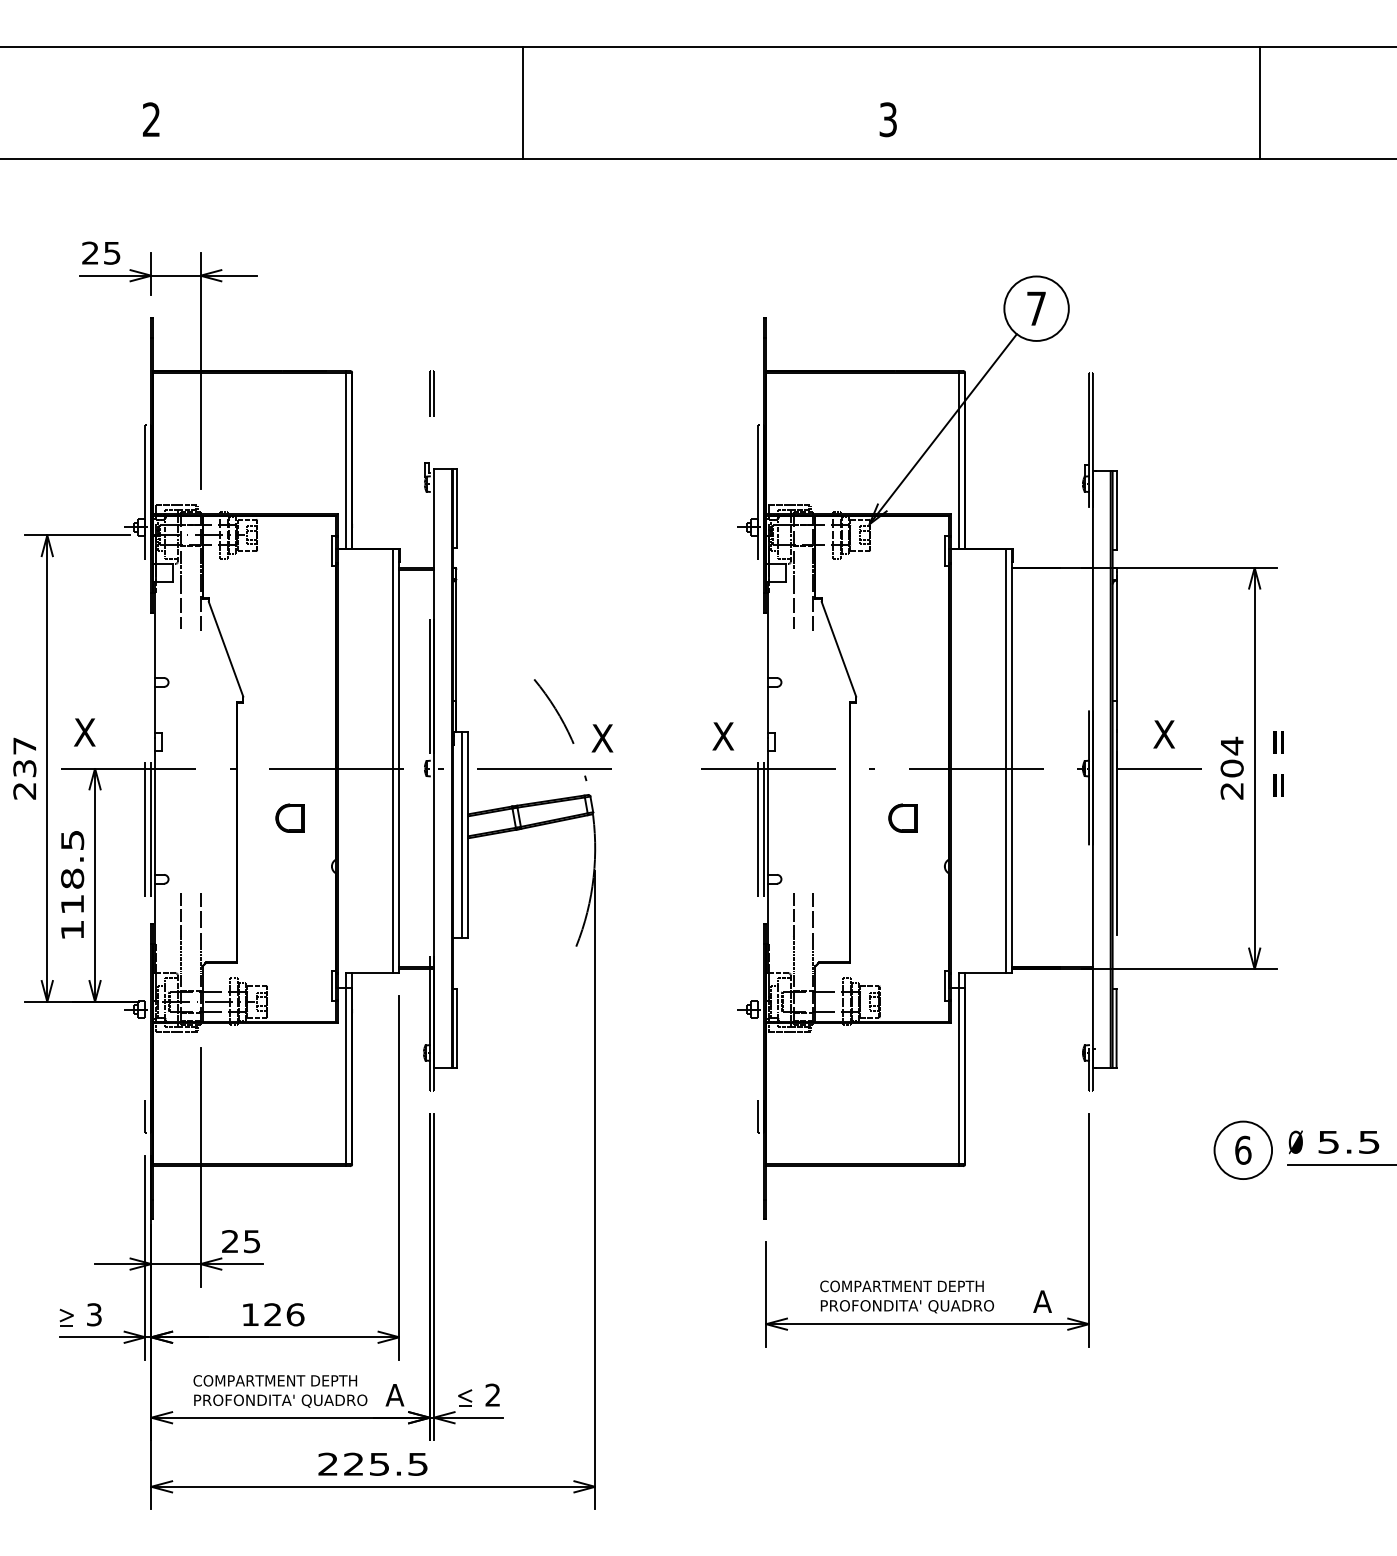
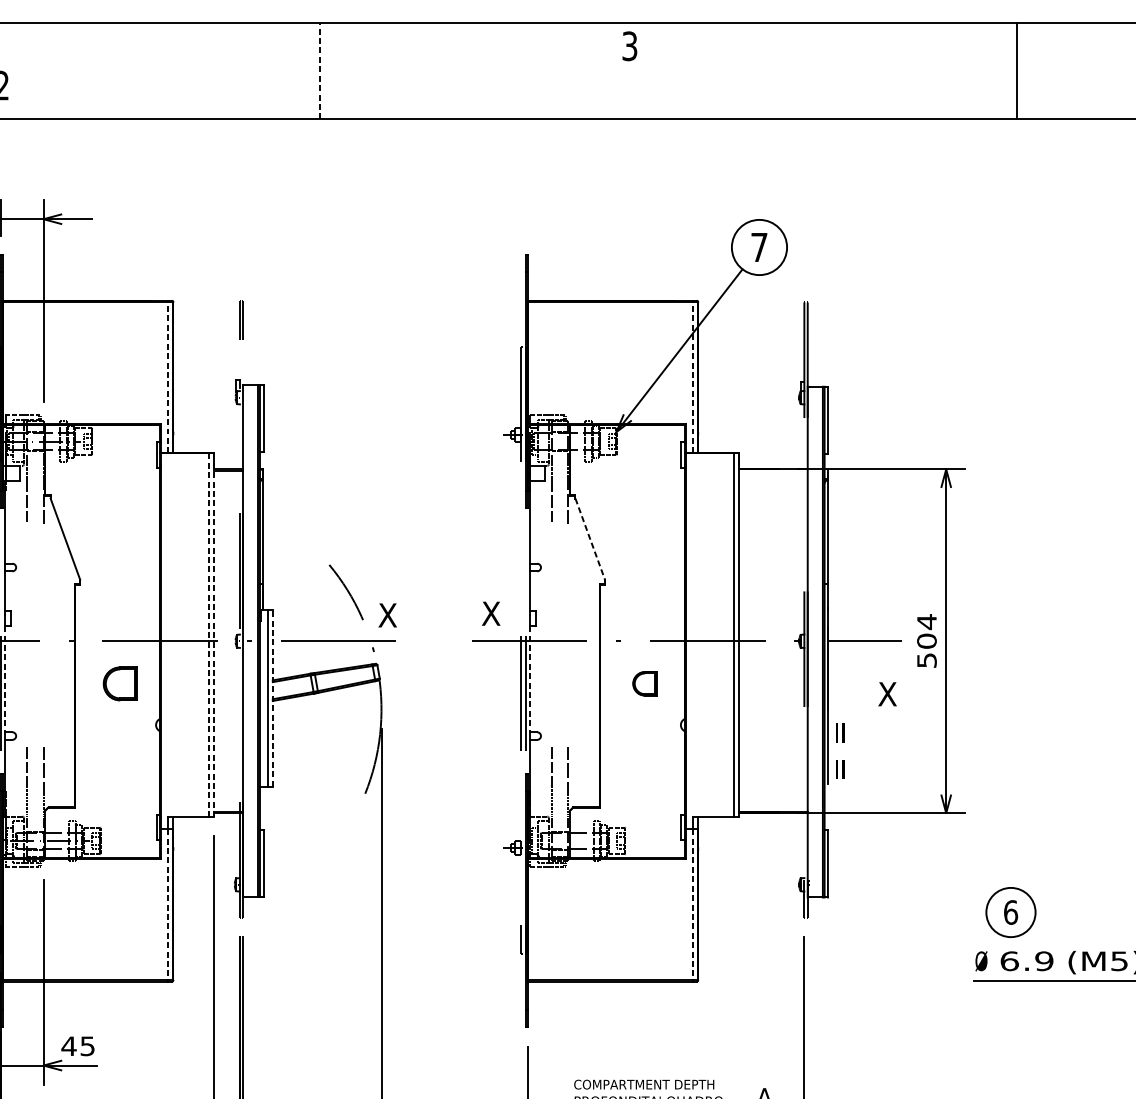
line: (523, 102) -> (320, 70), solid -> dashed
line: (1259, 102) -> (1017, 70), moved
text: (887, 119) -> (629, 46), moved
line: (346, 460) -> (168, 377), solid -> dashed
line: (959, 460) -> (693, 377), solid -> dashed
line: (839, 649) -> (590, 539), solid -> dashed
text: (1163, 734) -> (886, 694), moved
line: (393, 761) -> (208, 635), solid -> dashed
line: (399, 761) -> (213, 635), solid -> dashed
text: (1278, 763) -> (839, 750), moved
text: (1231, 791) -> (926, 660), 204 -> 504
line: (155, 813) -> (4, 679), solid -> dashed
line: (768, 813) -> (529, 679), solid -> dashed
part: (289, 817) -> (119, 683), size x1.4
line: (468, 834) -> (273, 697), solid -> dashed
line: (346, 1076) -> (168, 904), solid -> dashed
line: (959, 1076) -> (693, 904), solid -> dashed
text: (1348, 1141) -> (1026, 960), 5.5 -> 6.9
part: (1242, 1149) -> (1010, 911), moved
text: (230, 1241) -> (69, 1046), 25 -> 45

